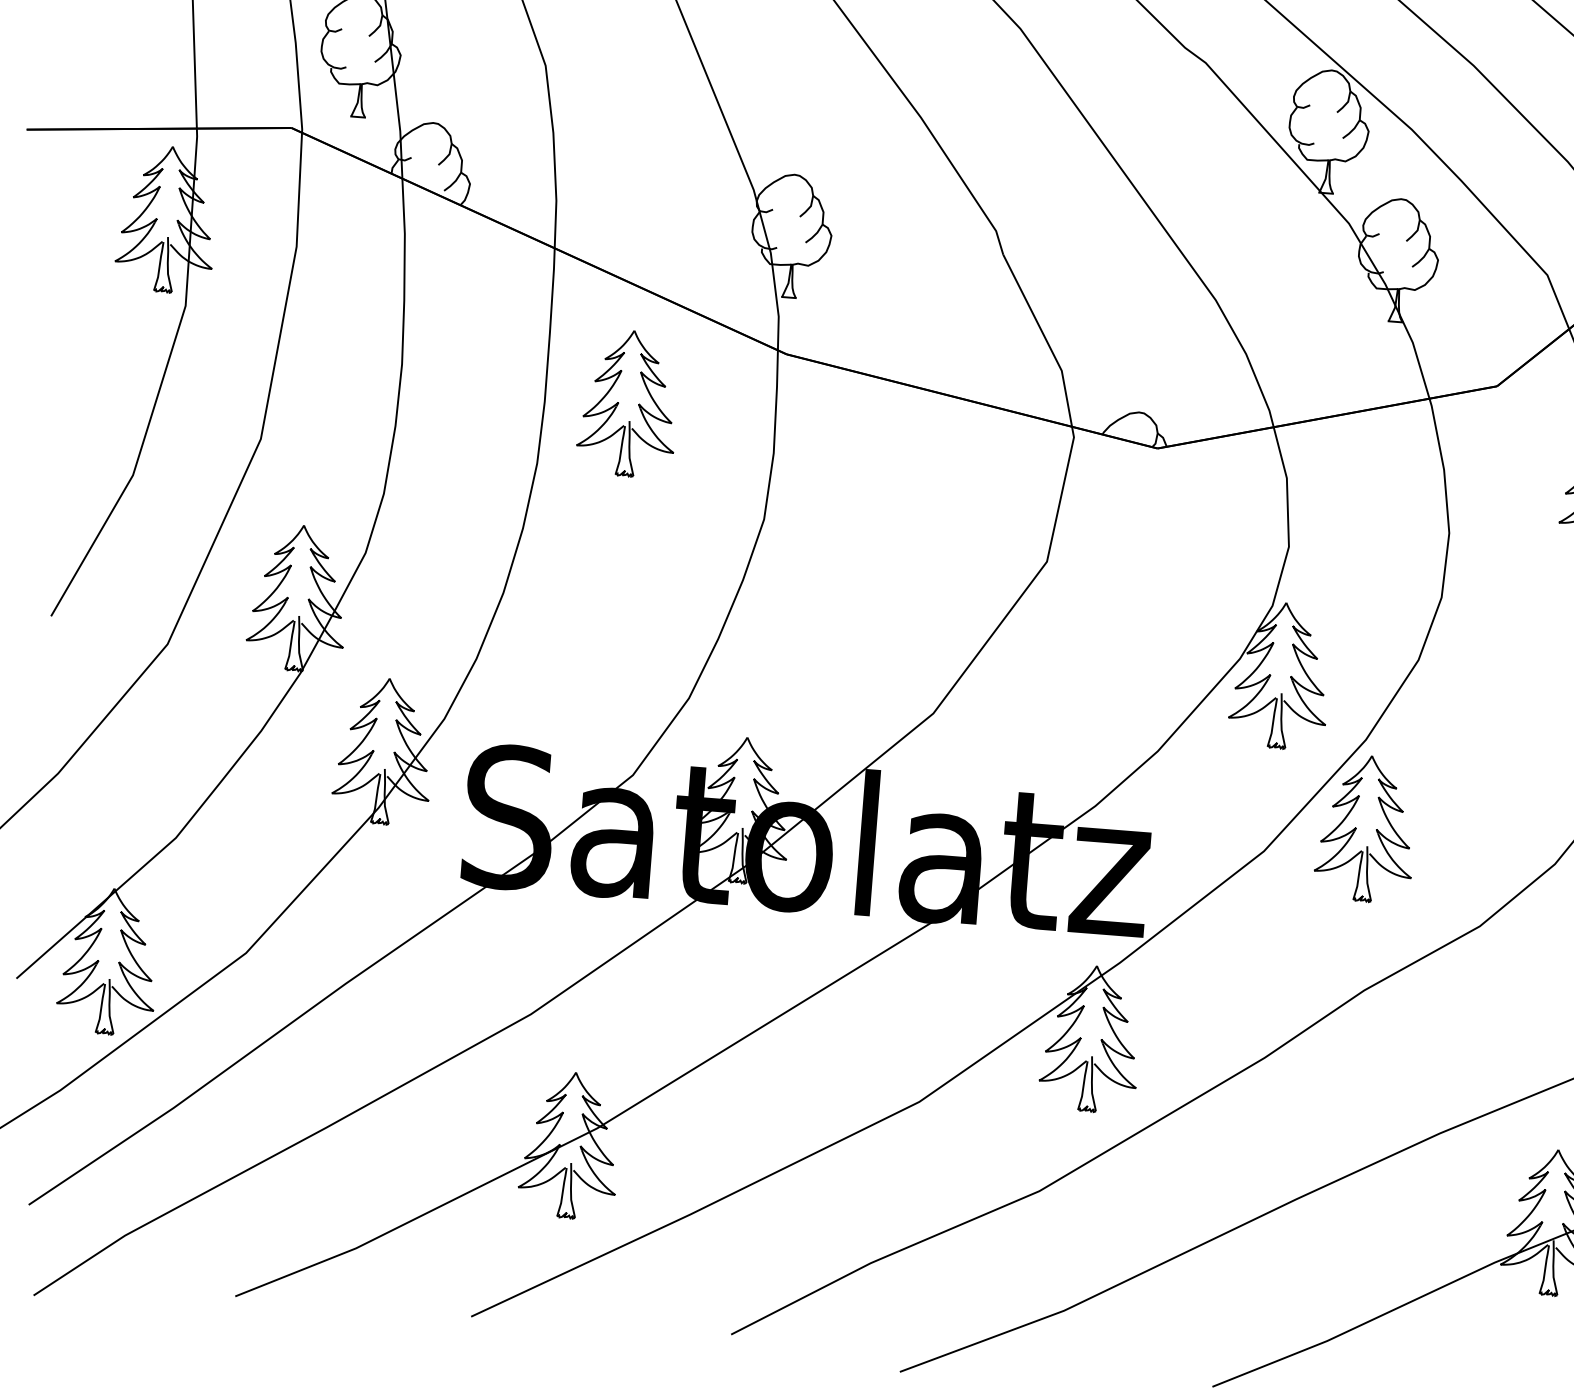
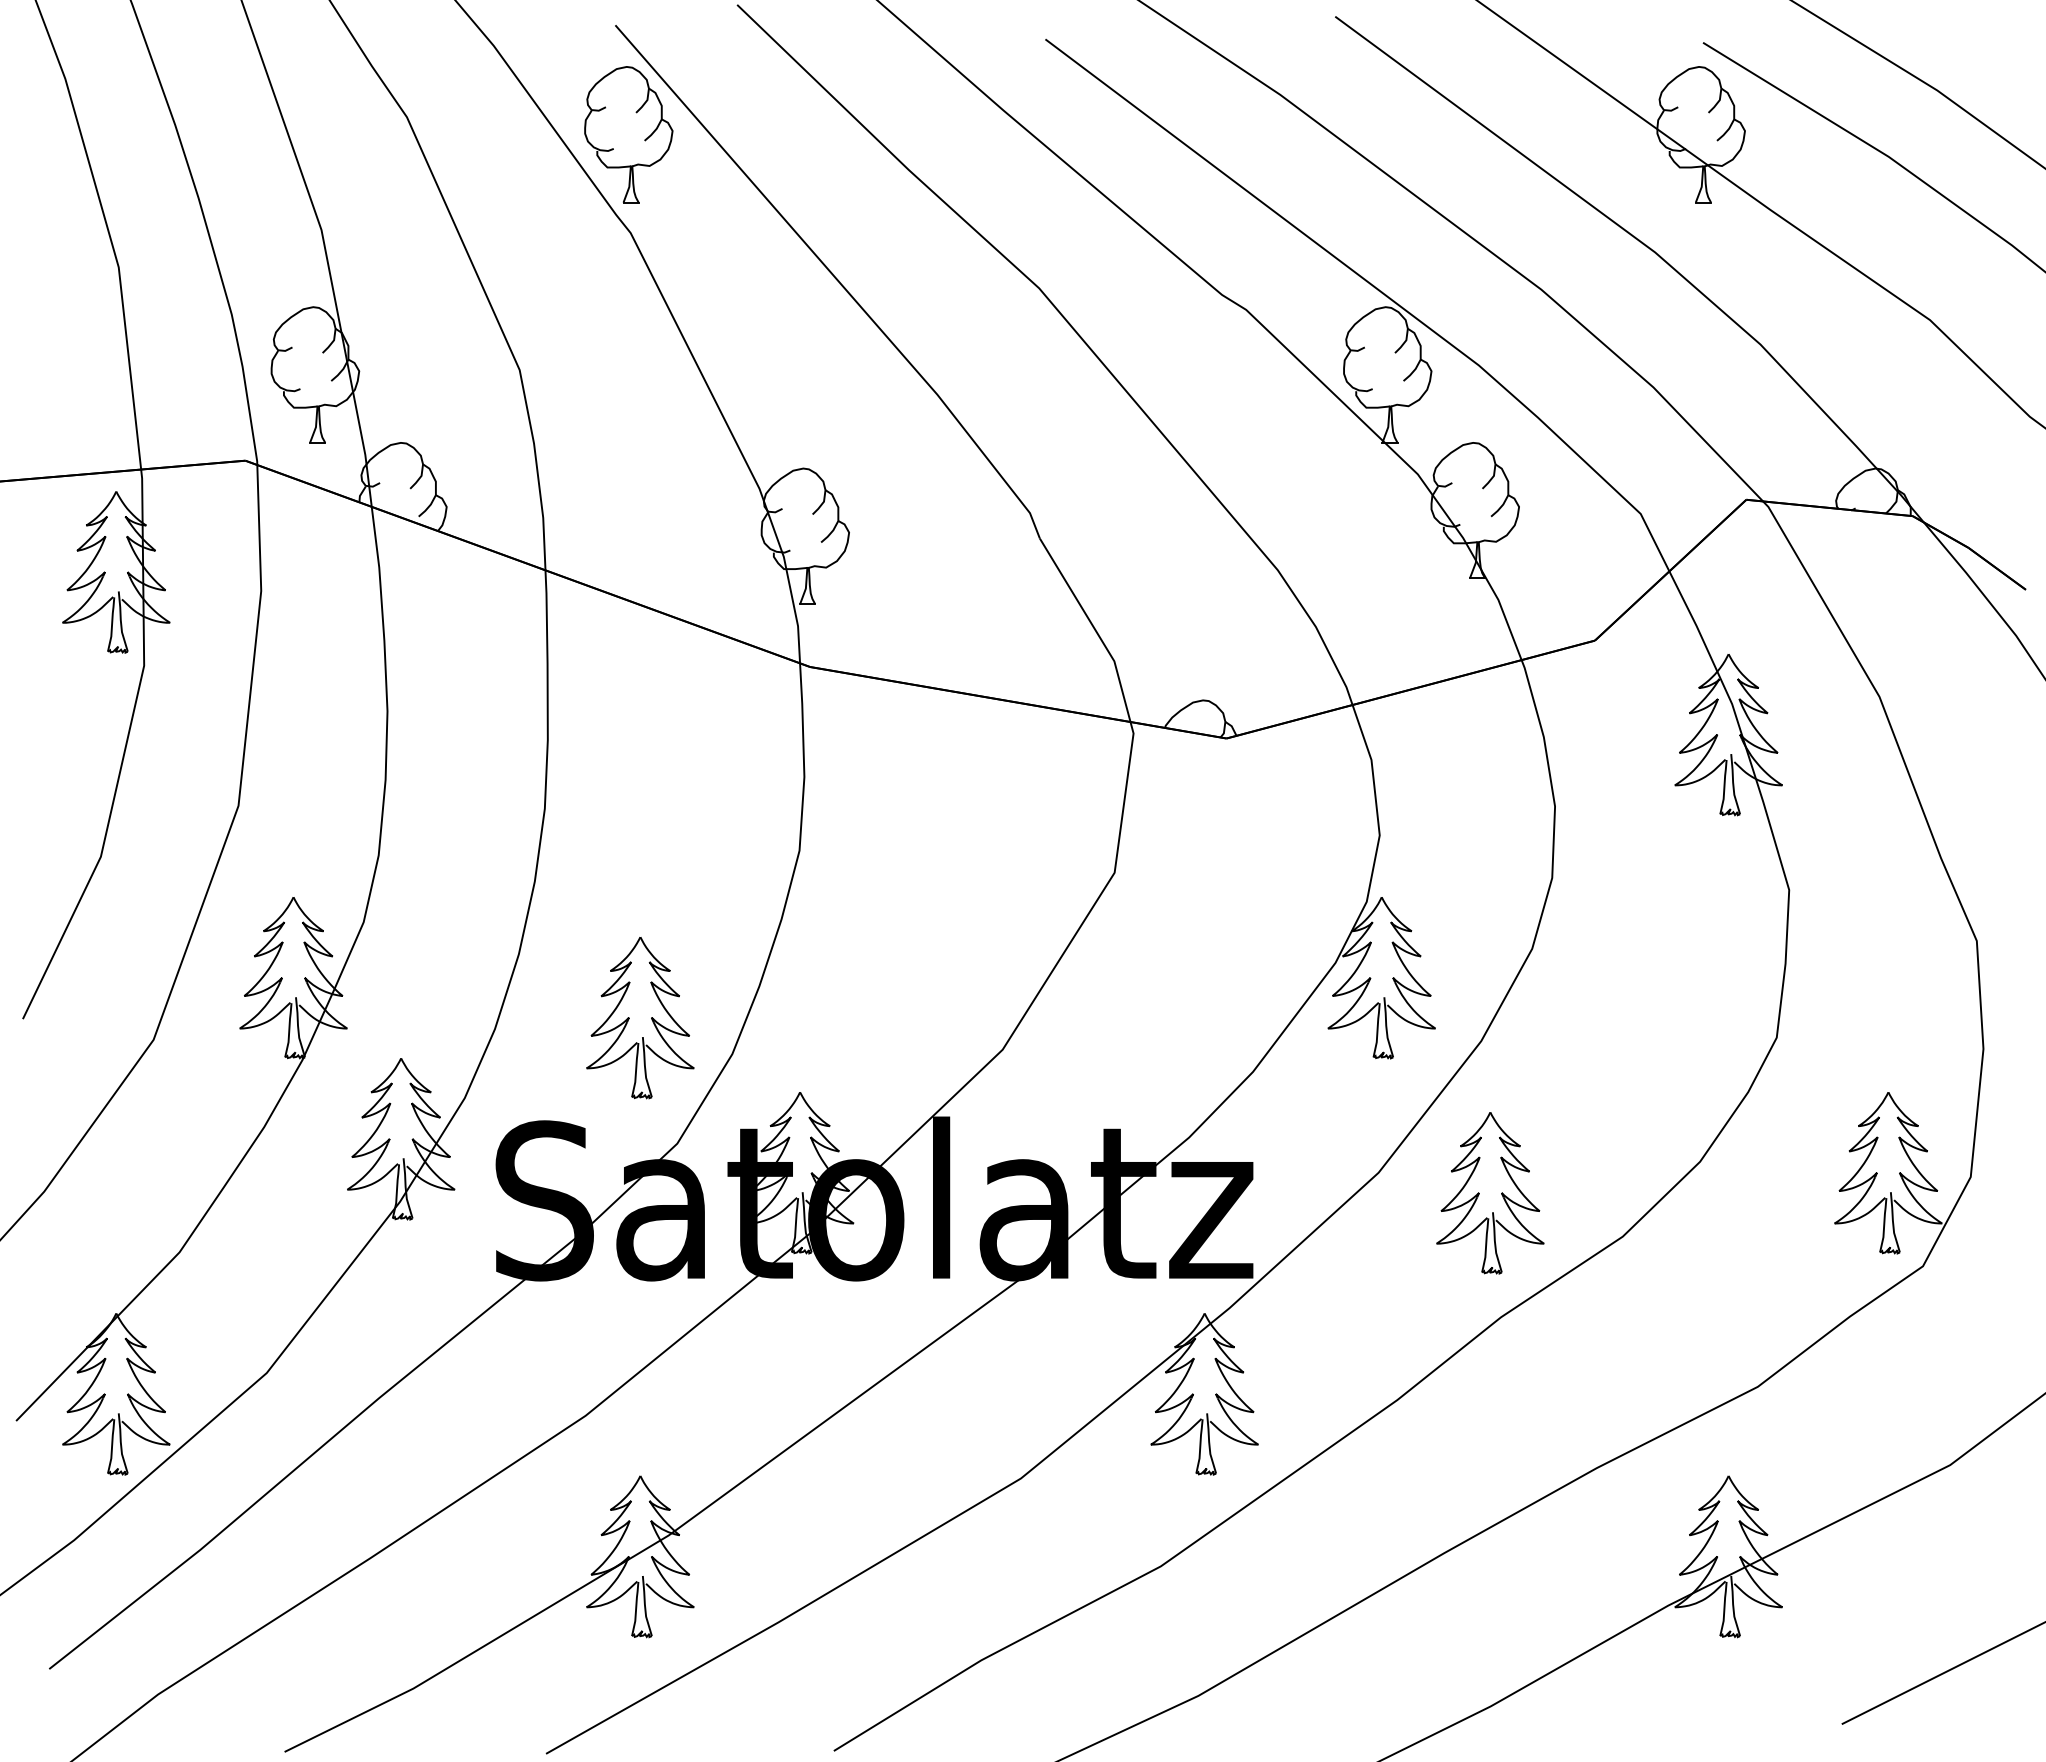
part: (628, 404) -> (640, 1018), moved
part: (1366, 829) -> (1490, 1193), moved

